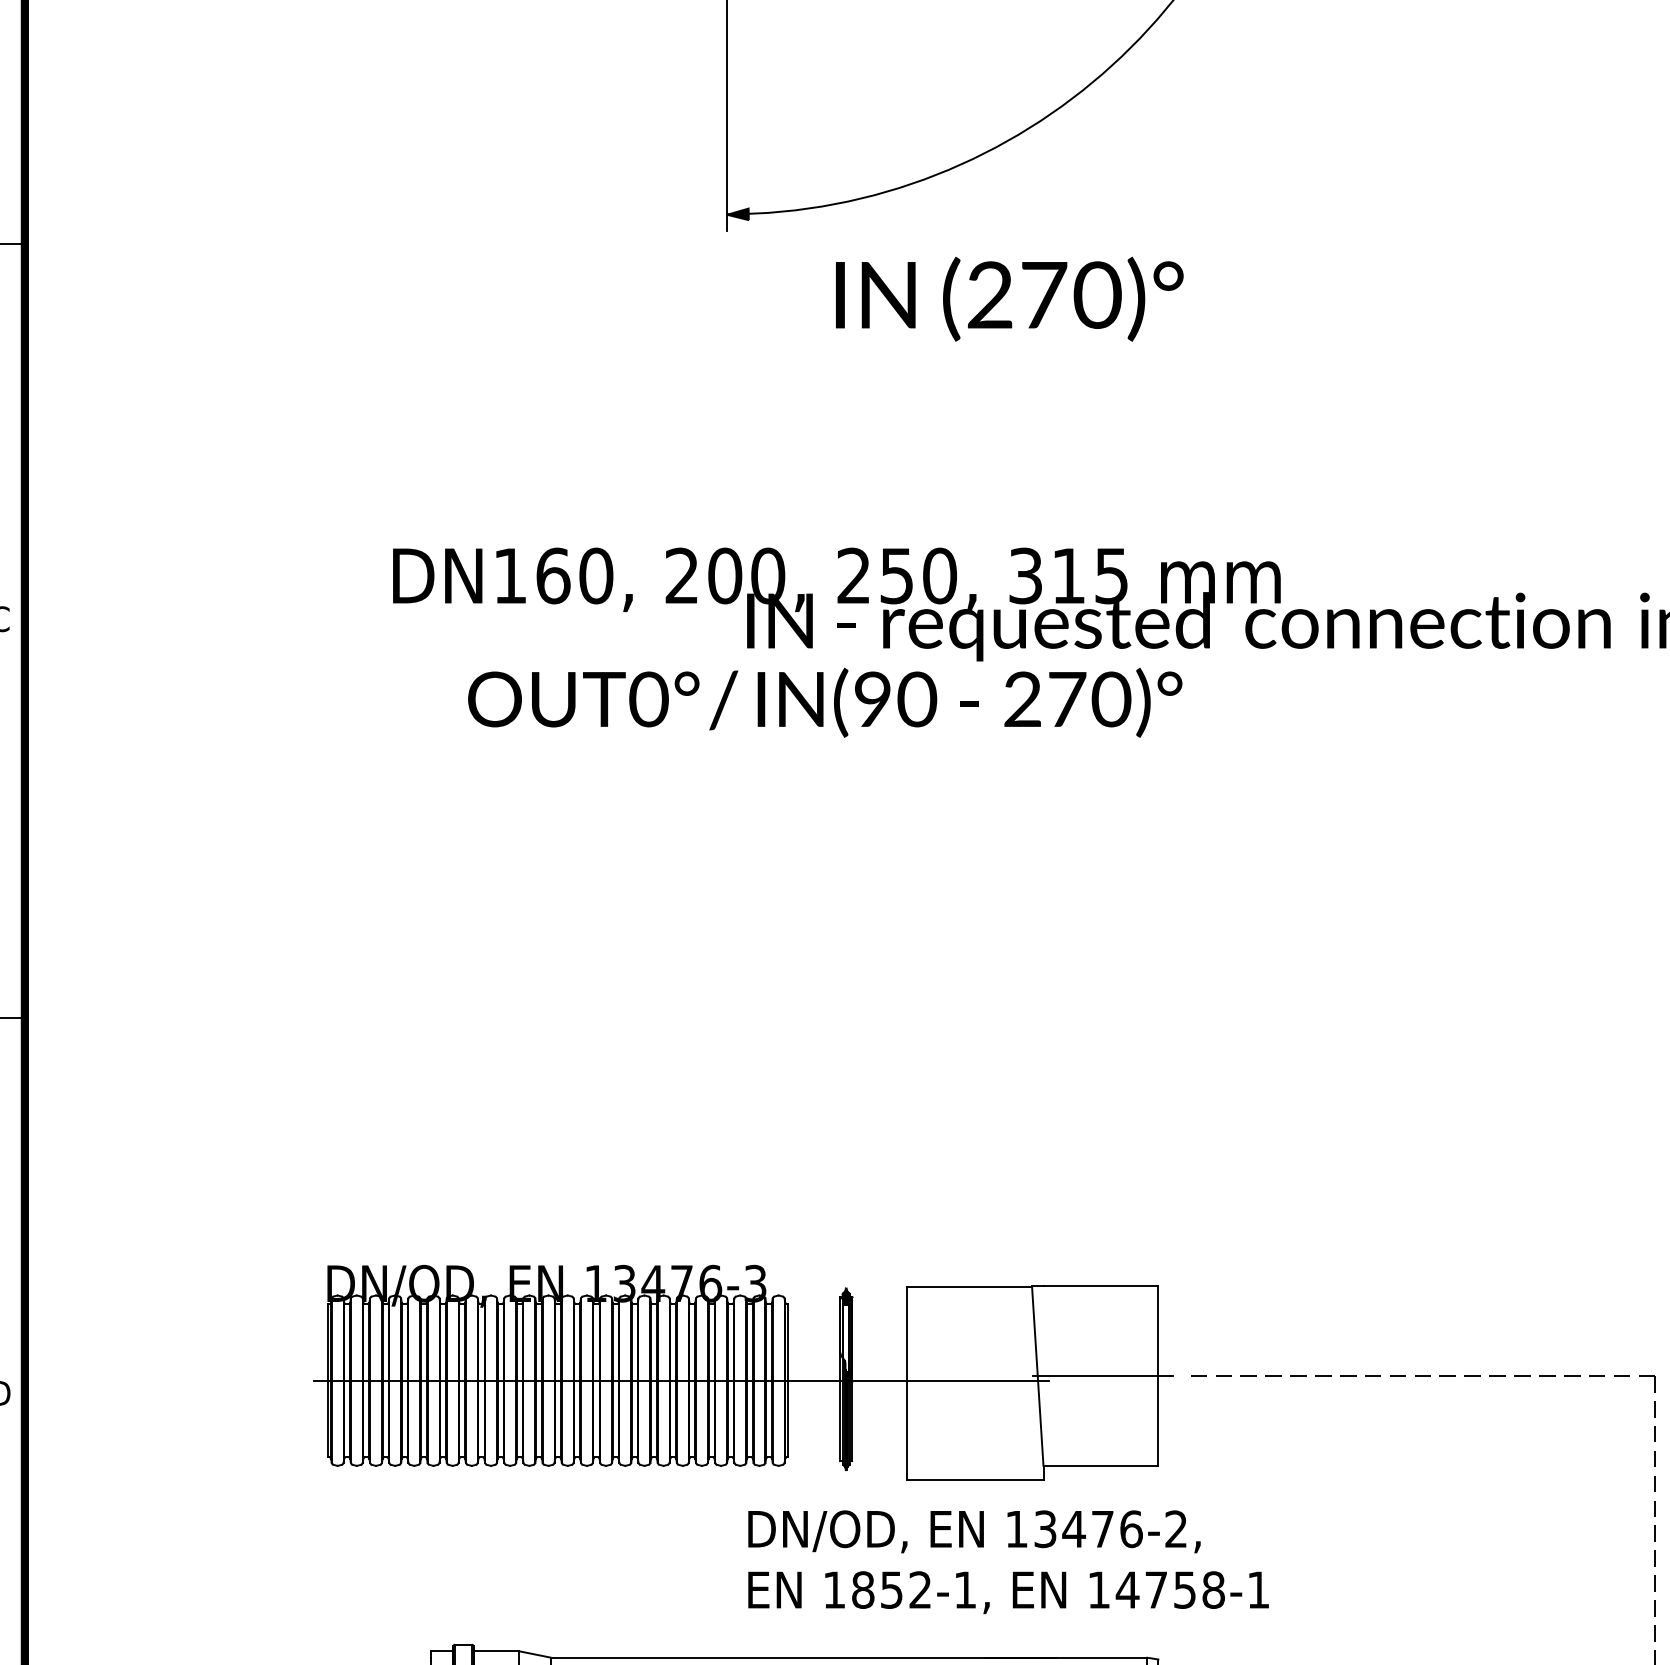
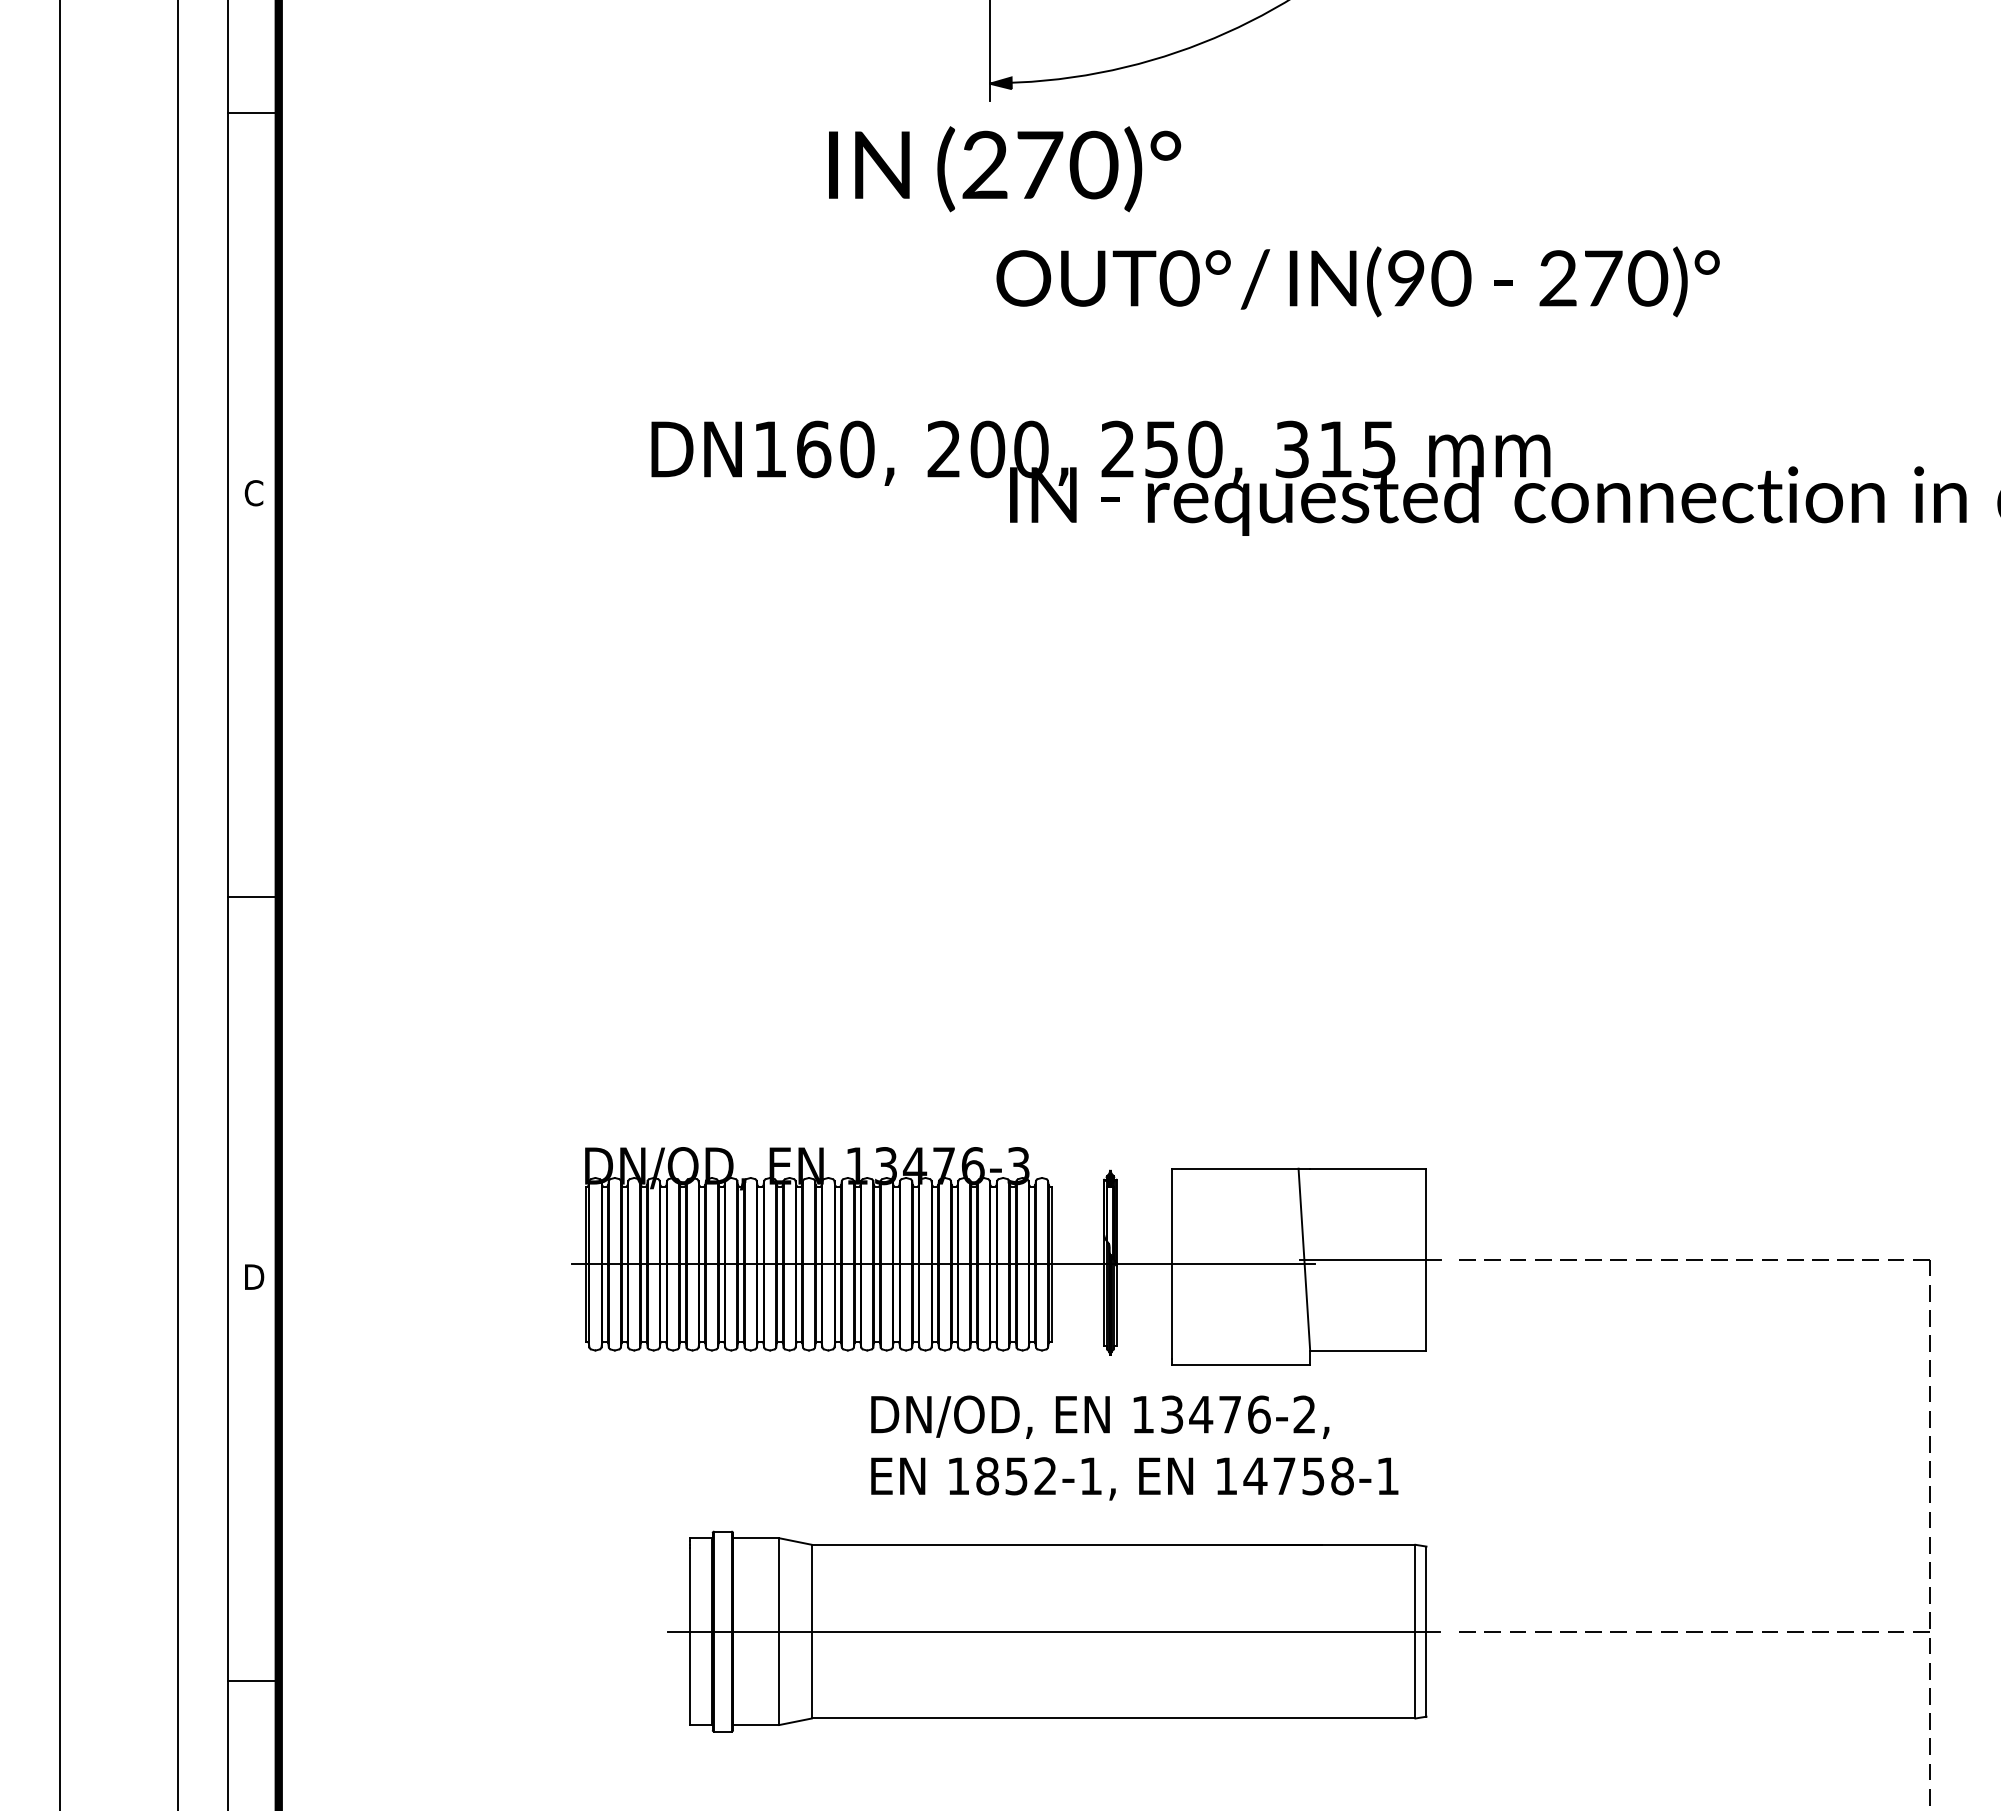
text: (1010, 299) -> (1005, 169), moved
text: (824, 702) -> (1357, 281), moved
text: (1008, 1561) -> (1134, 1447), moved

